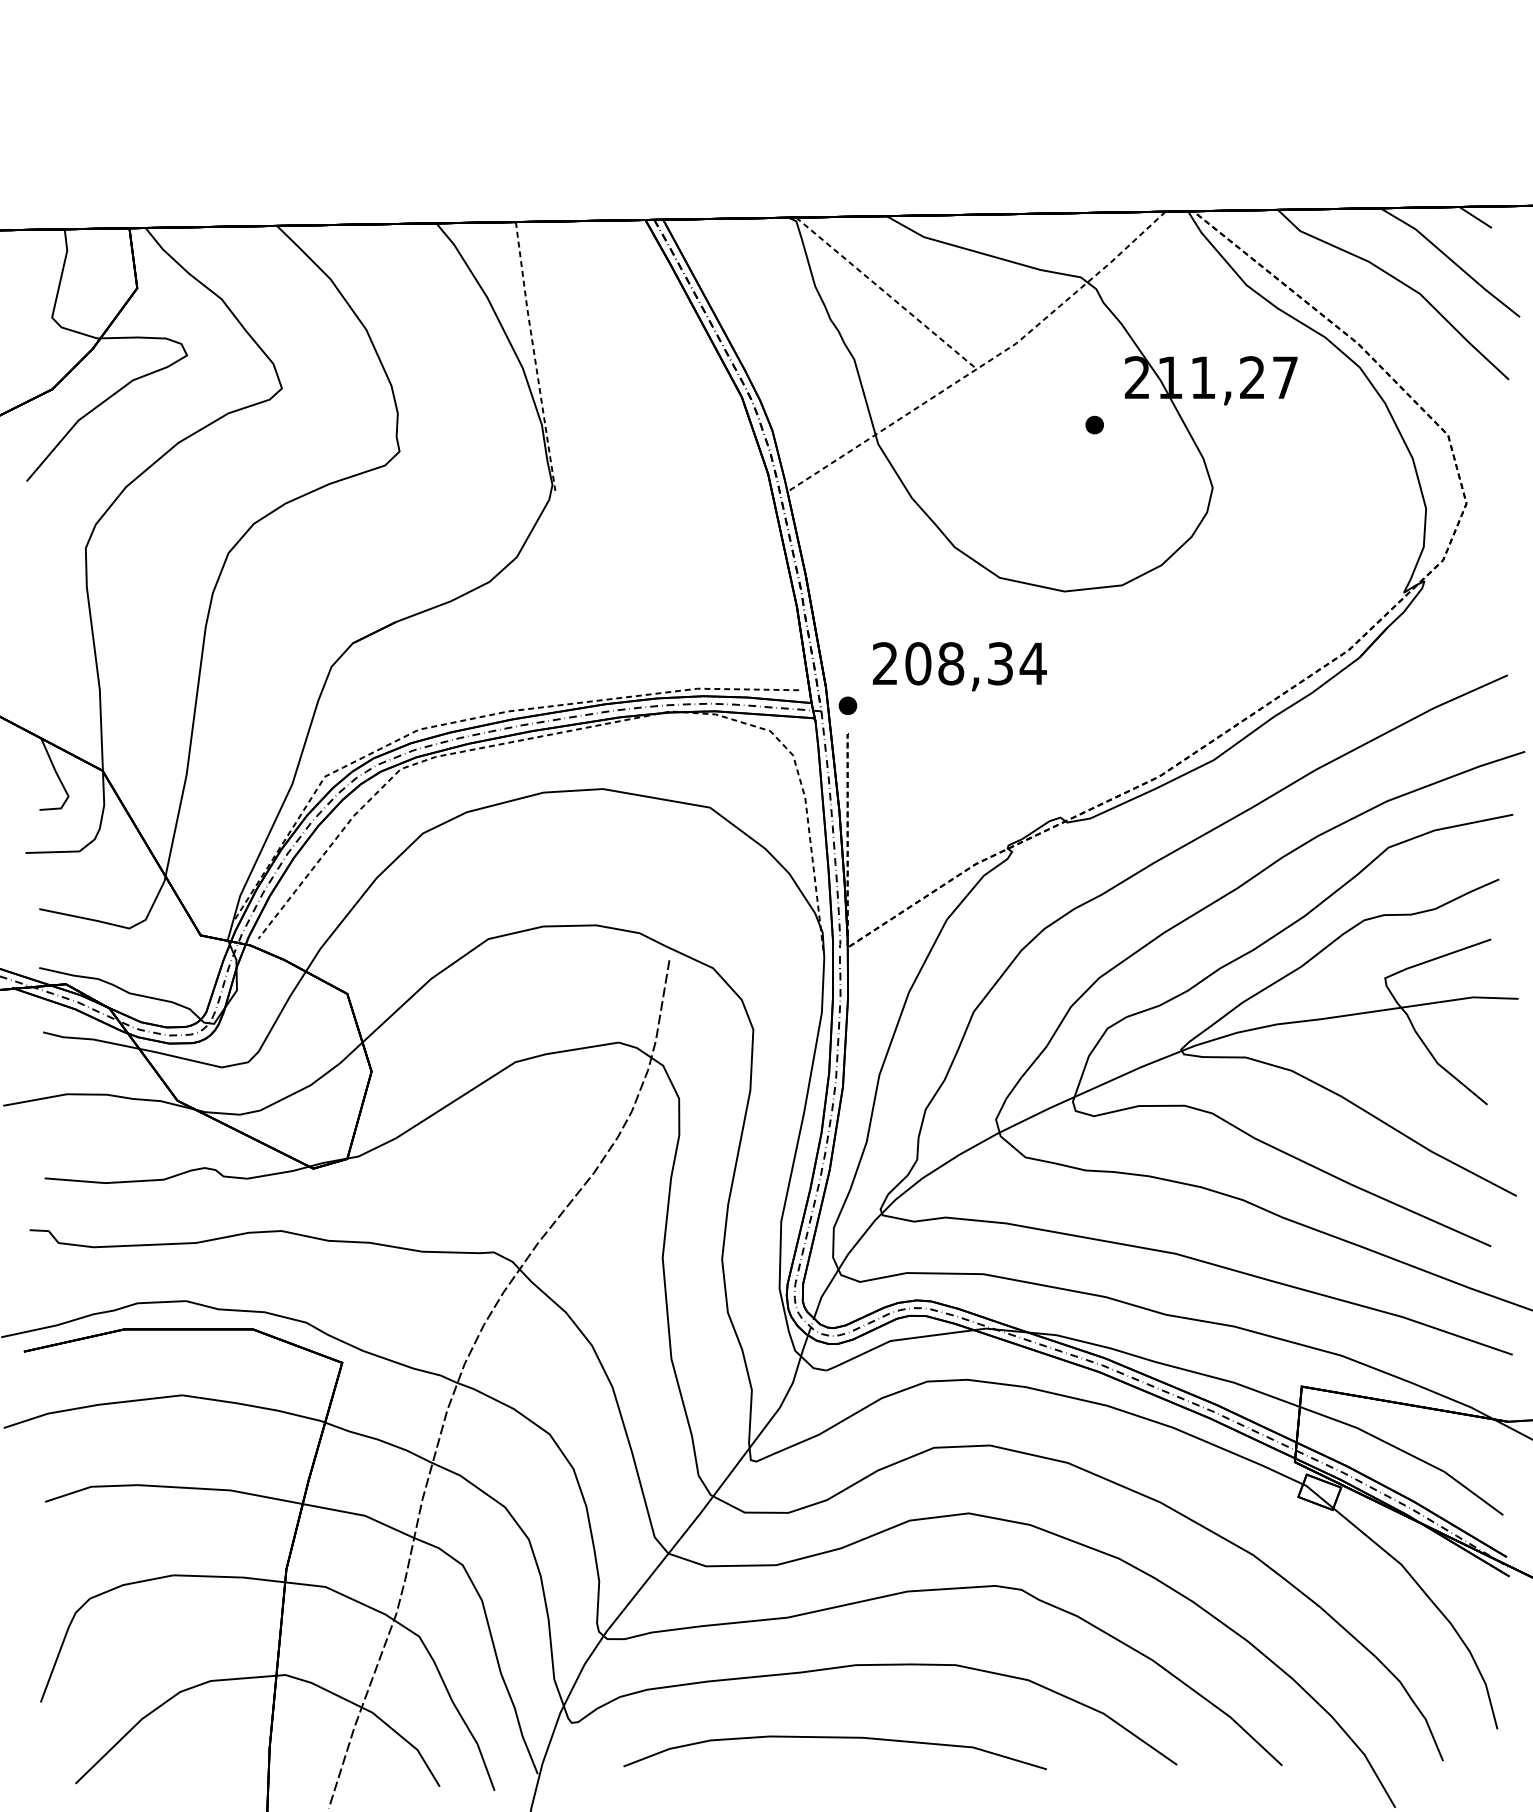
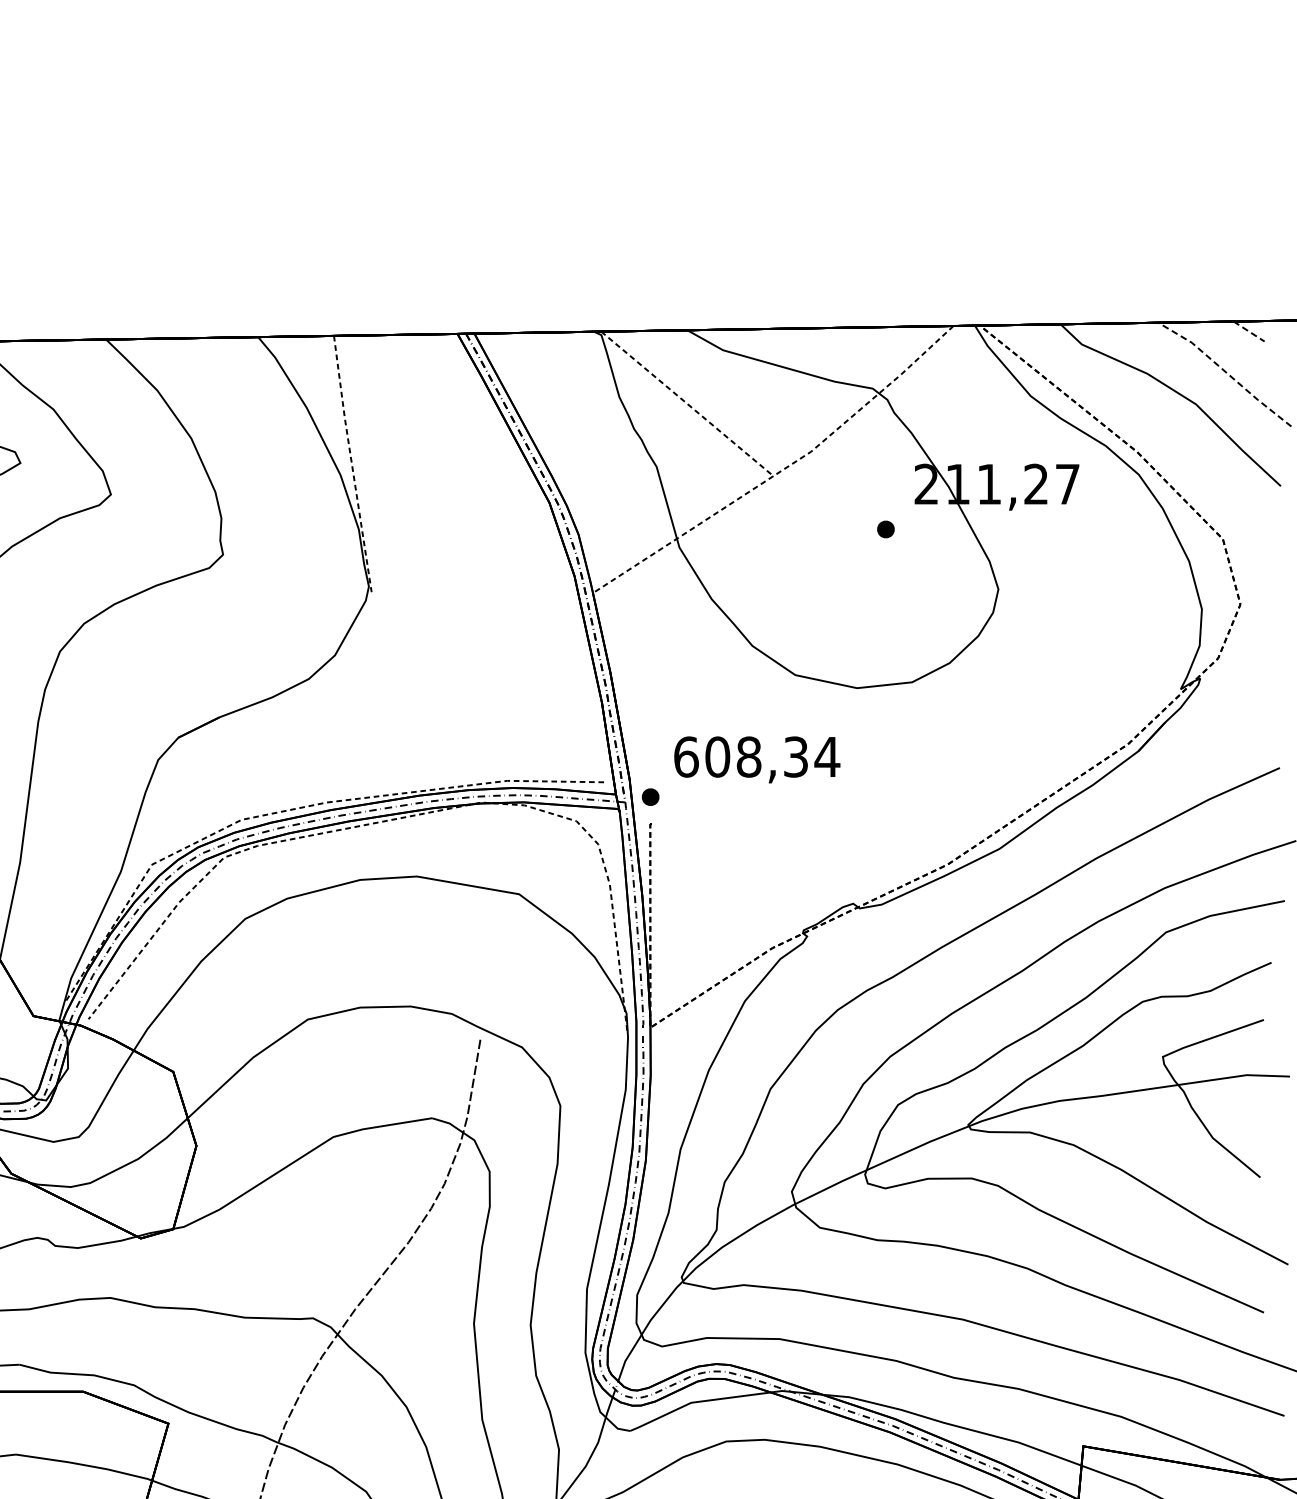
line: (1476, 217) -> (1249, 331), solid -> dashed
line: (1451, 260) -> (1226, 372), solid -> dashed
text: (885, 663) -> (686, 756), 208,34 -> 608,34

